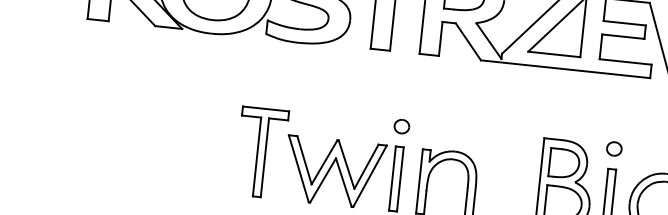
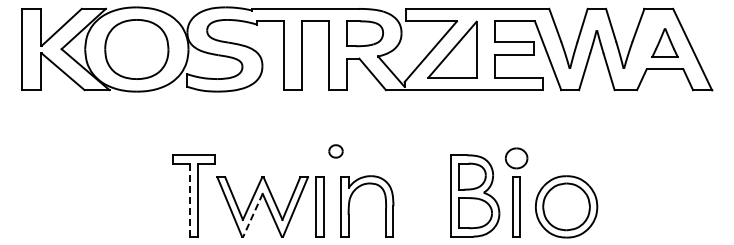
part: (401, 126) -> (335, 151), moved
part: (614, 149) -> (516, 158), size x1.6
line: (257, 156) -> (190, 199), solid -> dashed
line: (322, 180) -> (252, 215), solid -> dashed

